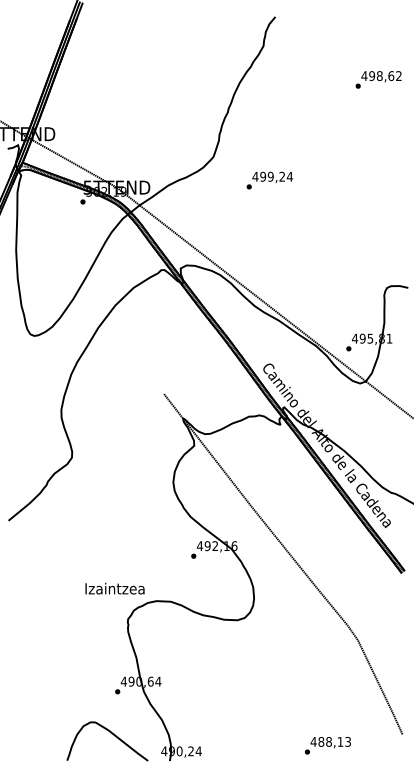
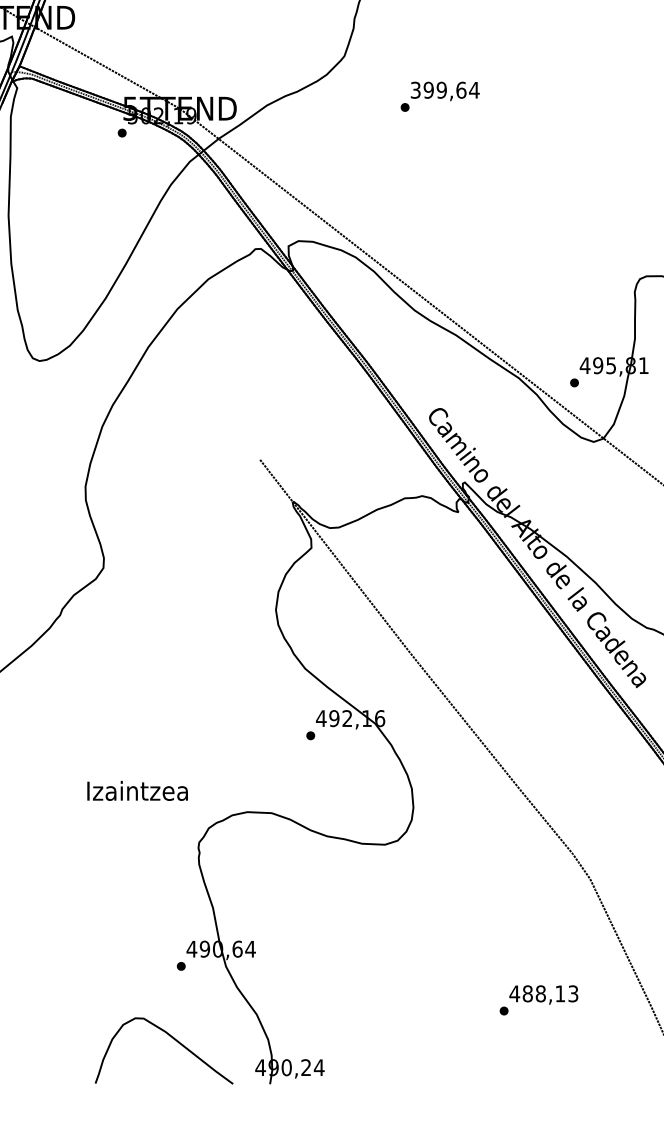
text: (268, 176) -> (437, 89), 499,24 -> 399,64
text: (114, 588) -> (136, 790), moved
text: (327, 745) -> (538, 999), moved

